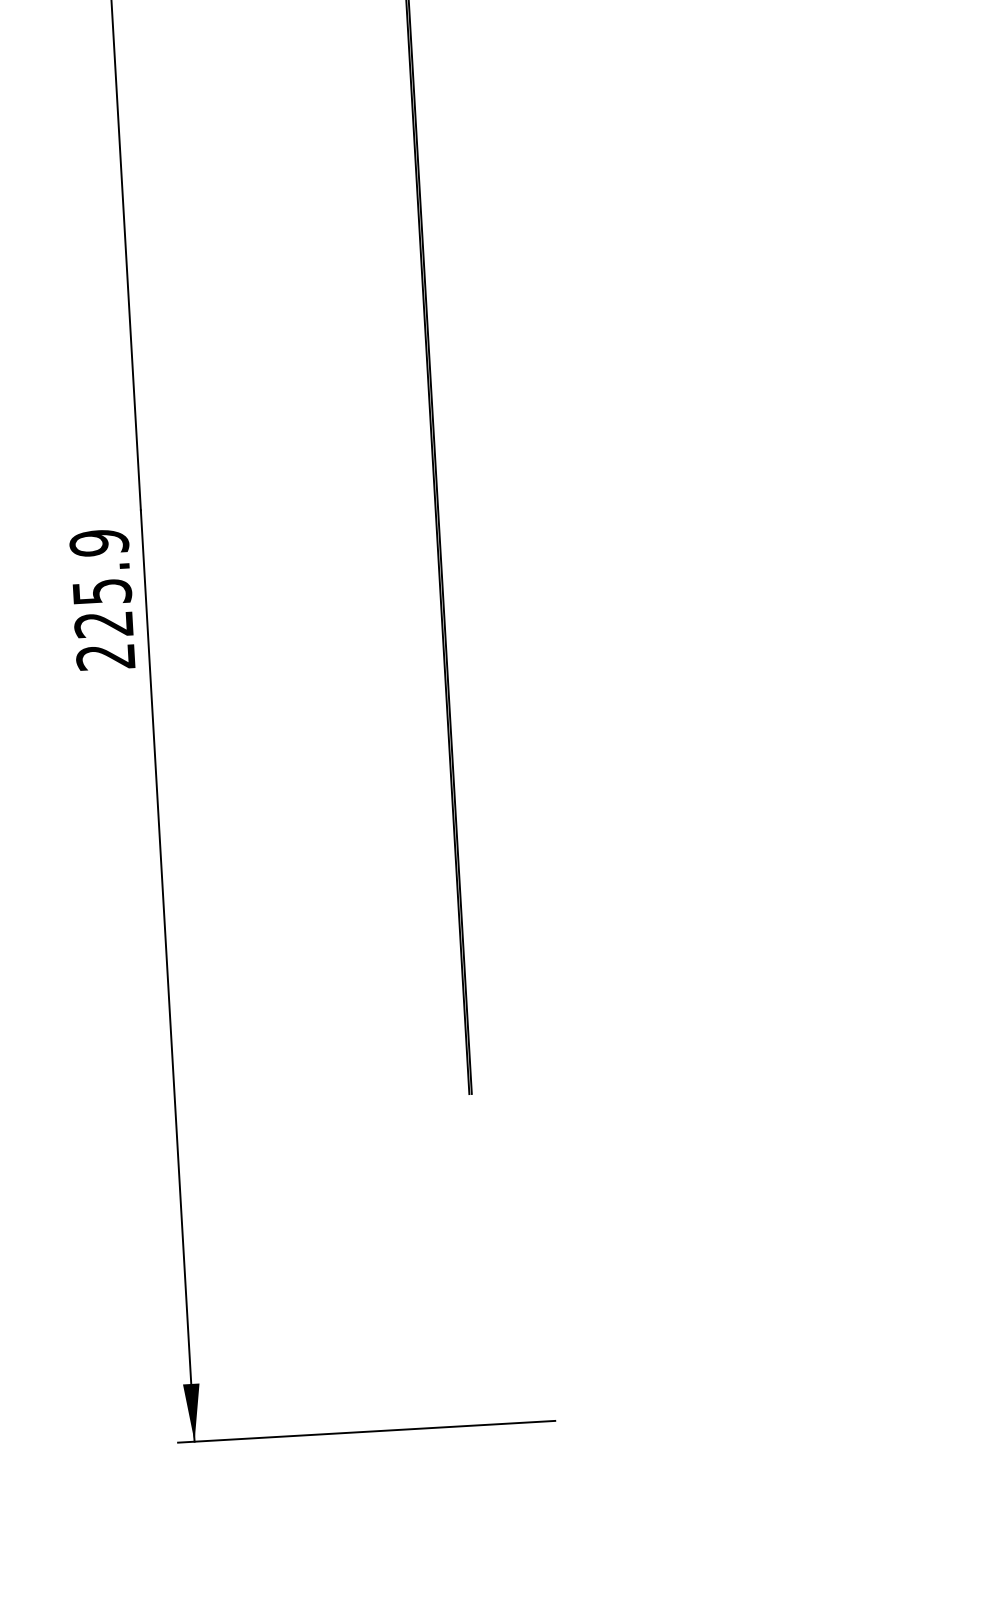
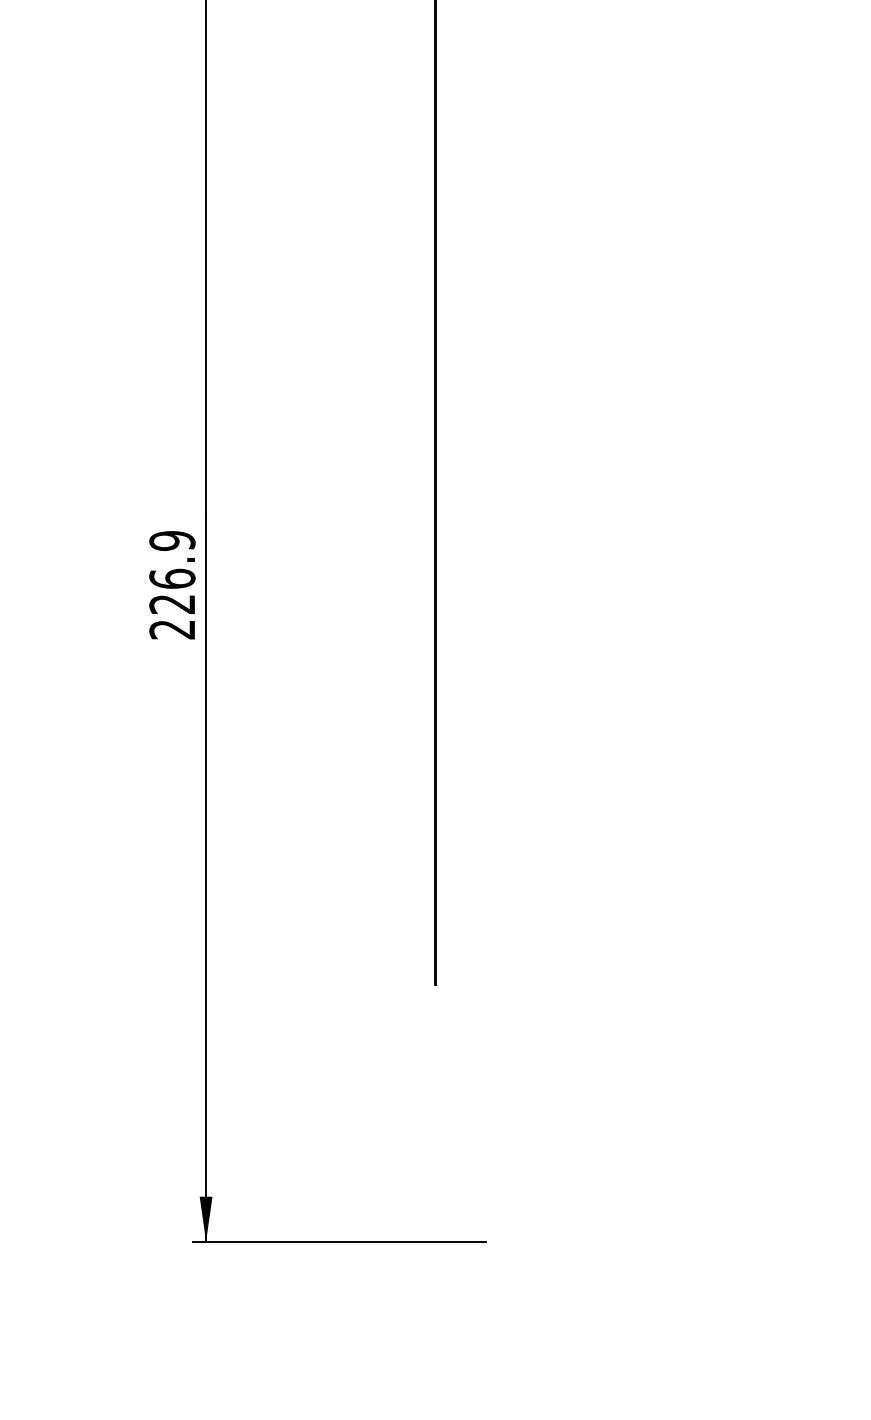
text: (102, 591) -> (172, 578), 225.9 -> 226.9

